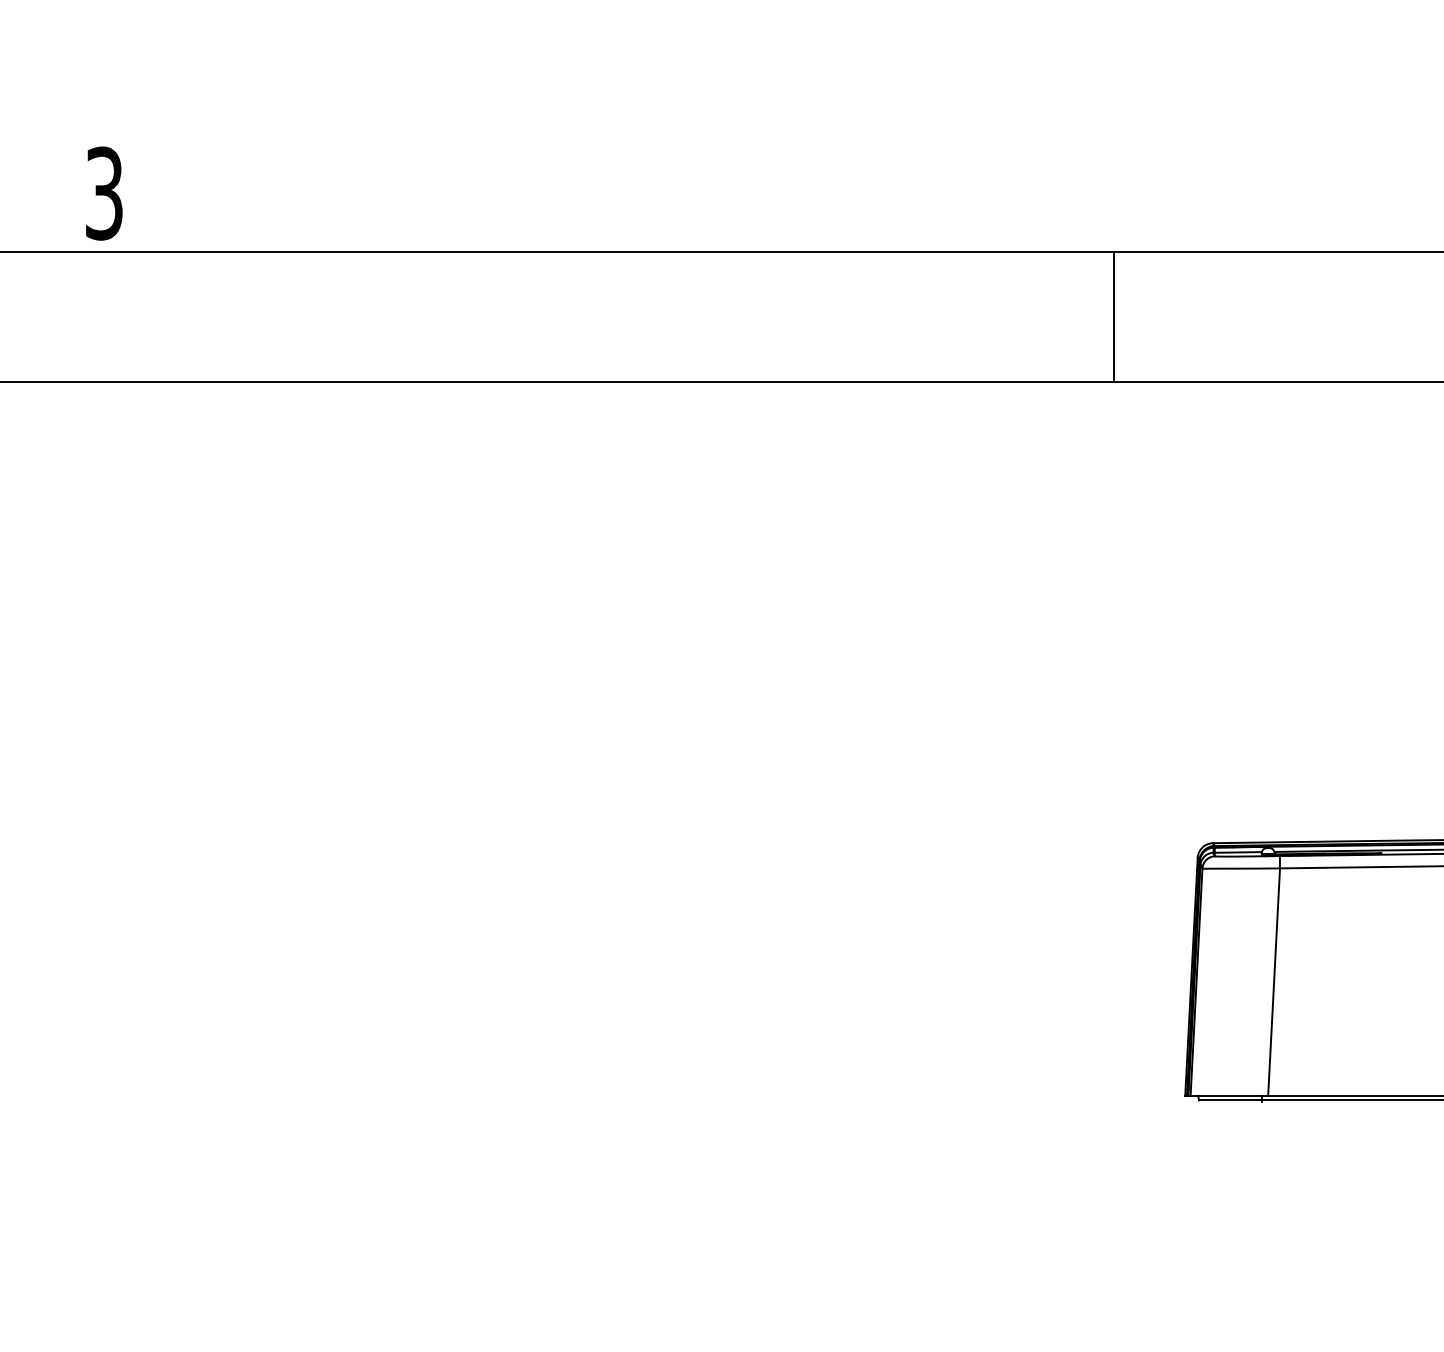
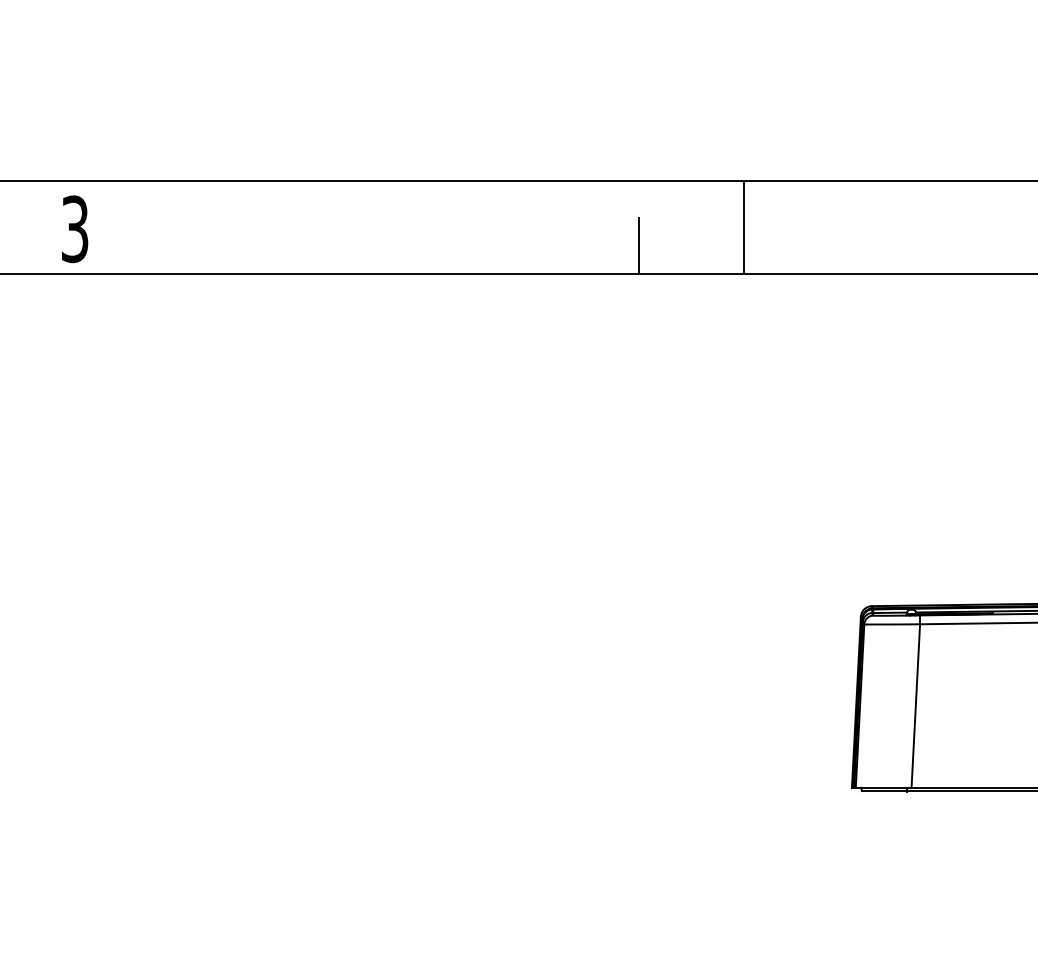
text: (104, 193) -> (75, 229), moved
line: (1113, 316) -> (744, 227), moved
line: (888, 342) -> (638, 246), added

